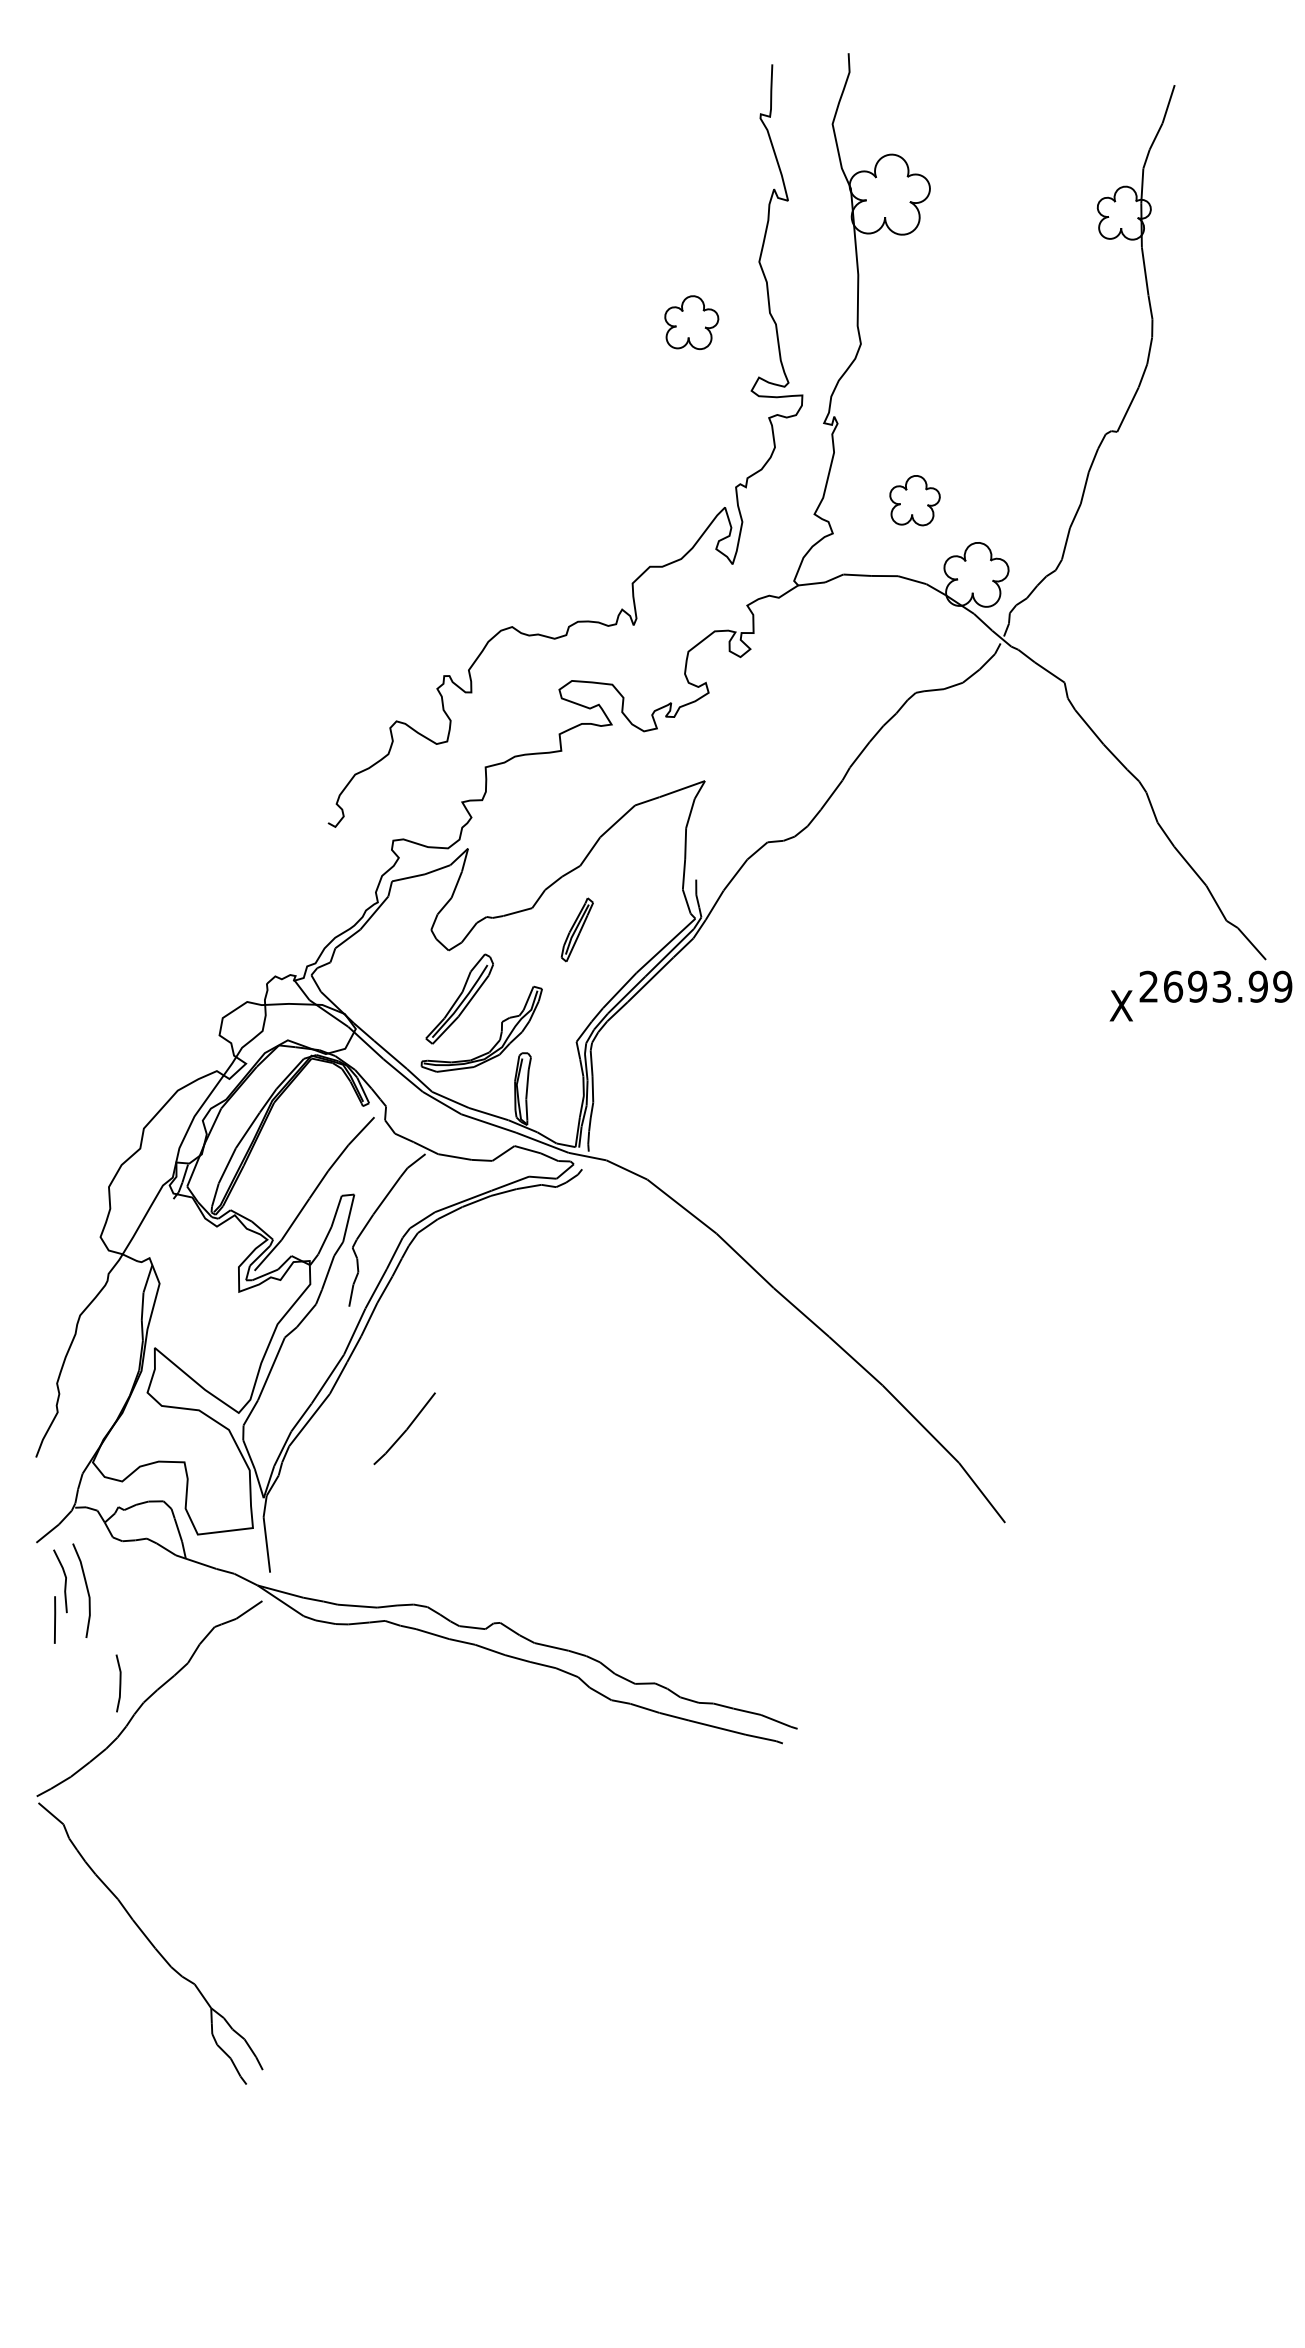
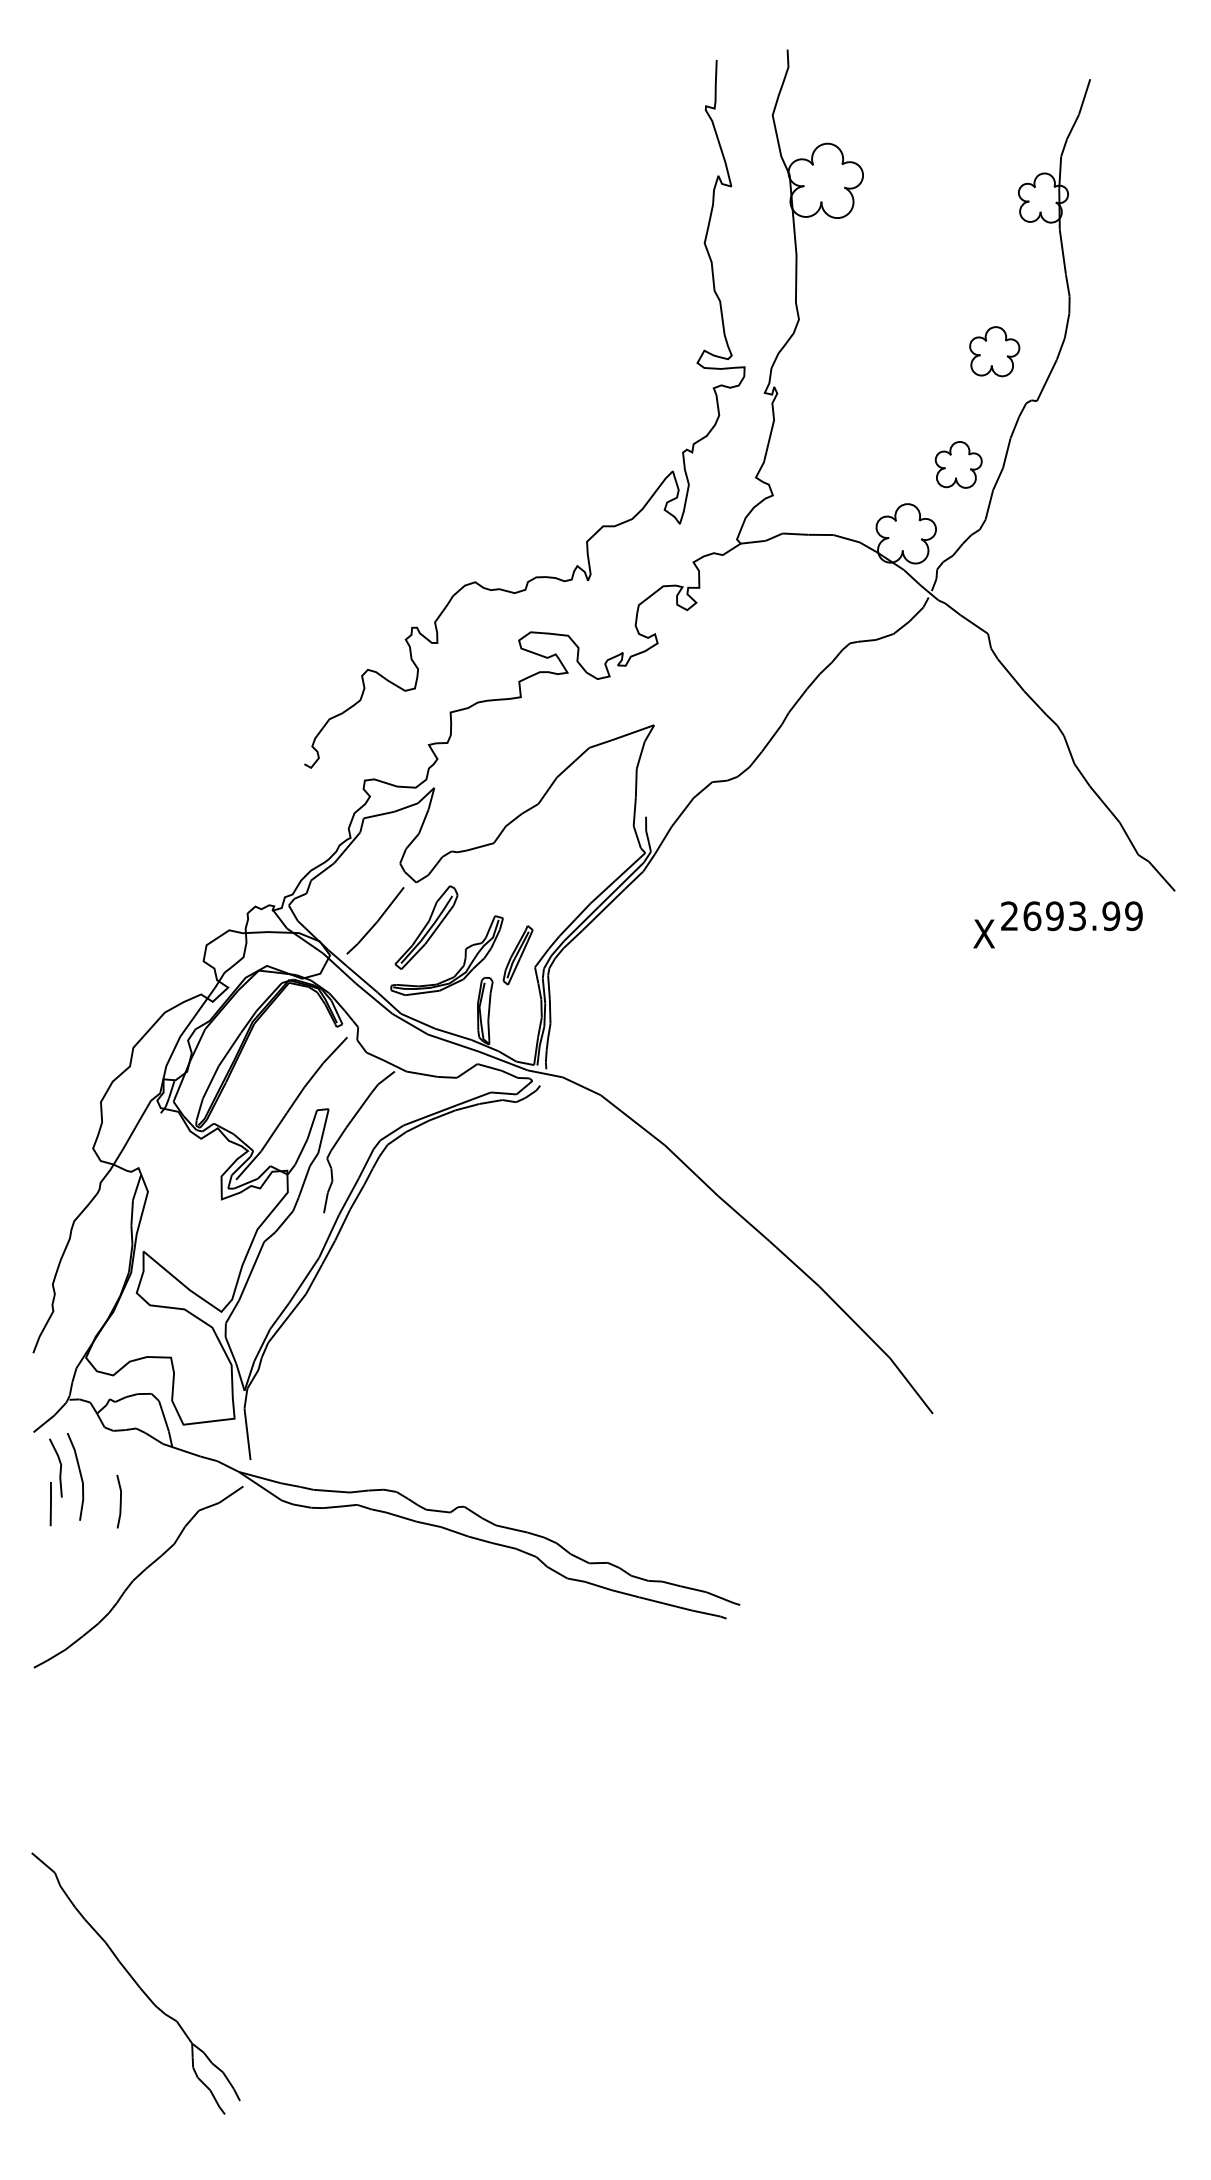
part: (691, 322) -> (994, 351), moved
part: (914, 500) -> (958, 464), moved
part: (576, 929) -> (517, 954), moved
text: (1200, 995) -> (1057, 924), moved
line: (405, 1429) -> (376, 921), moved
line: (119, 1683) -> (119, 1501), moved
part: (150, 1943) -> (135, 1983), moved

